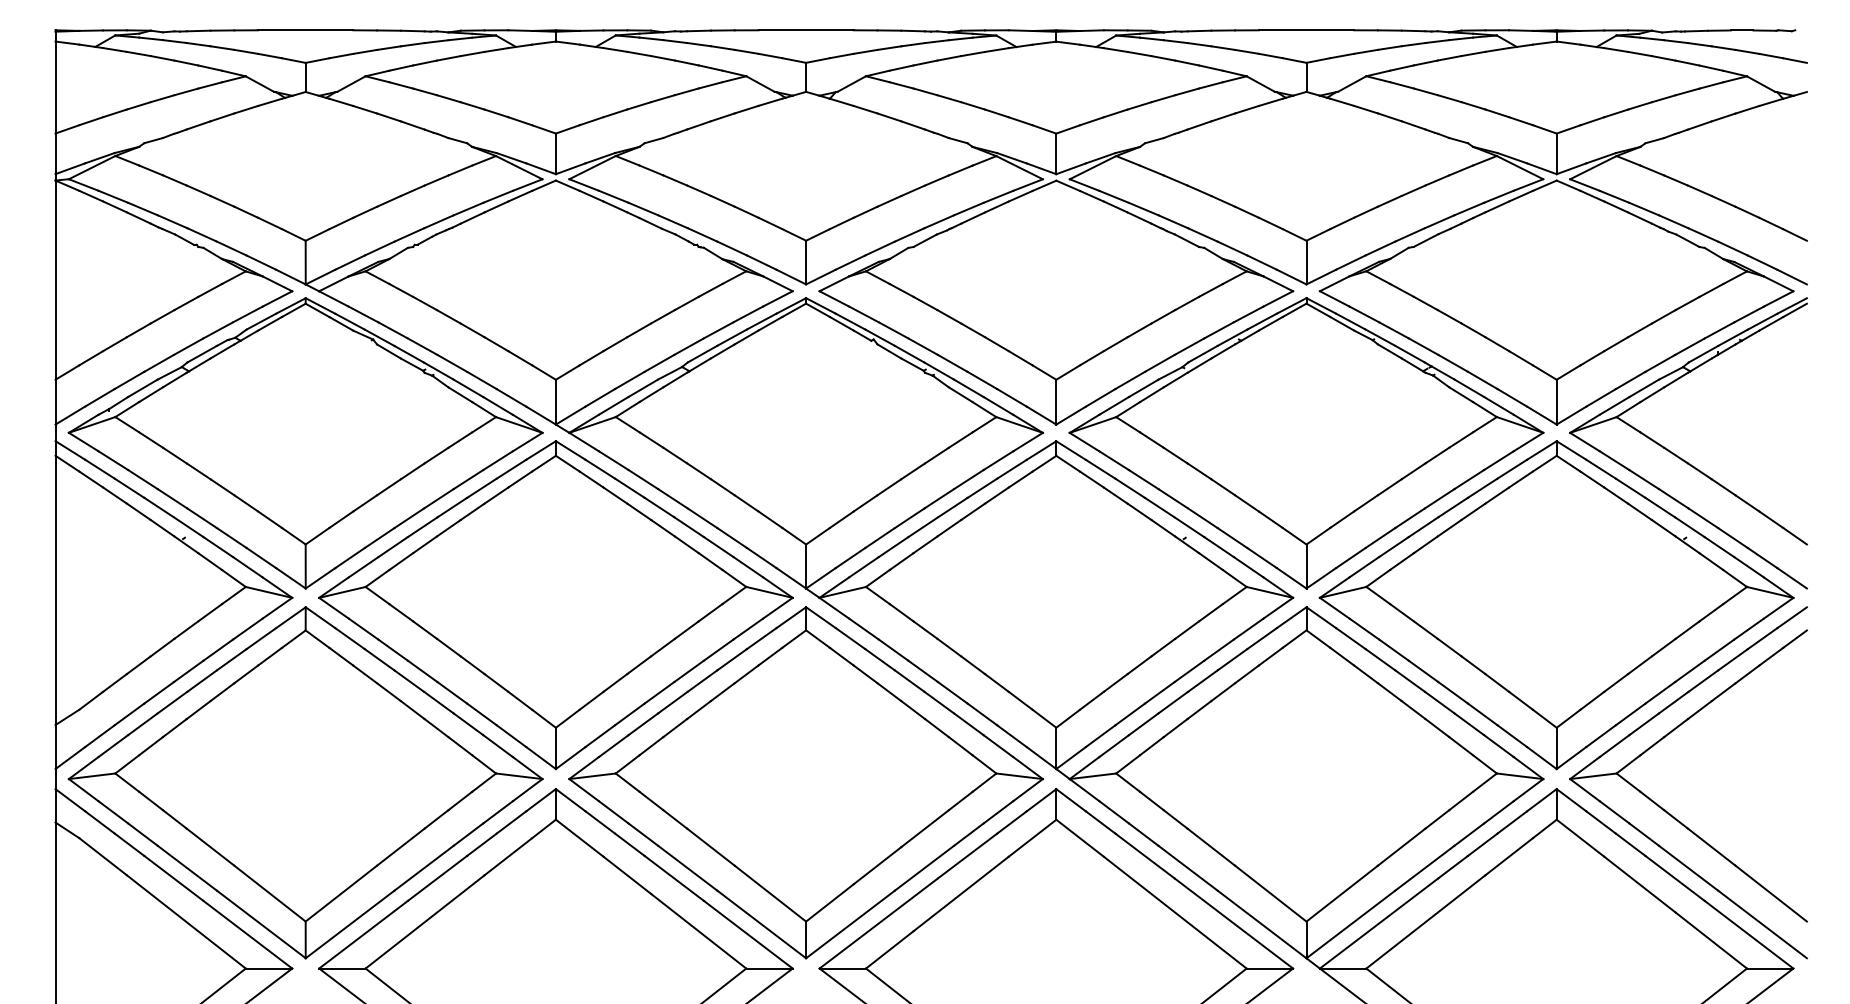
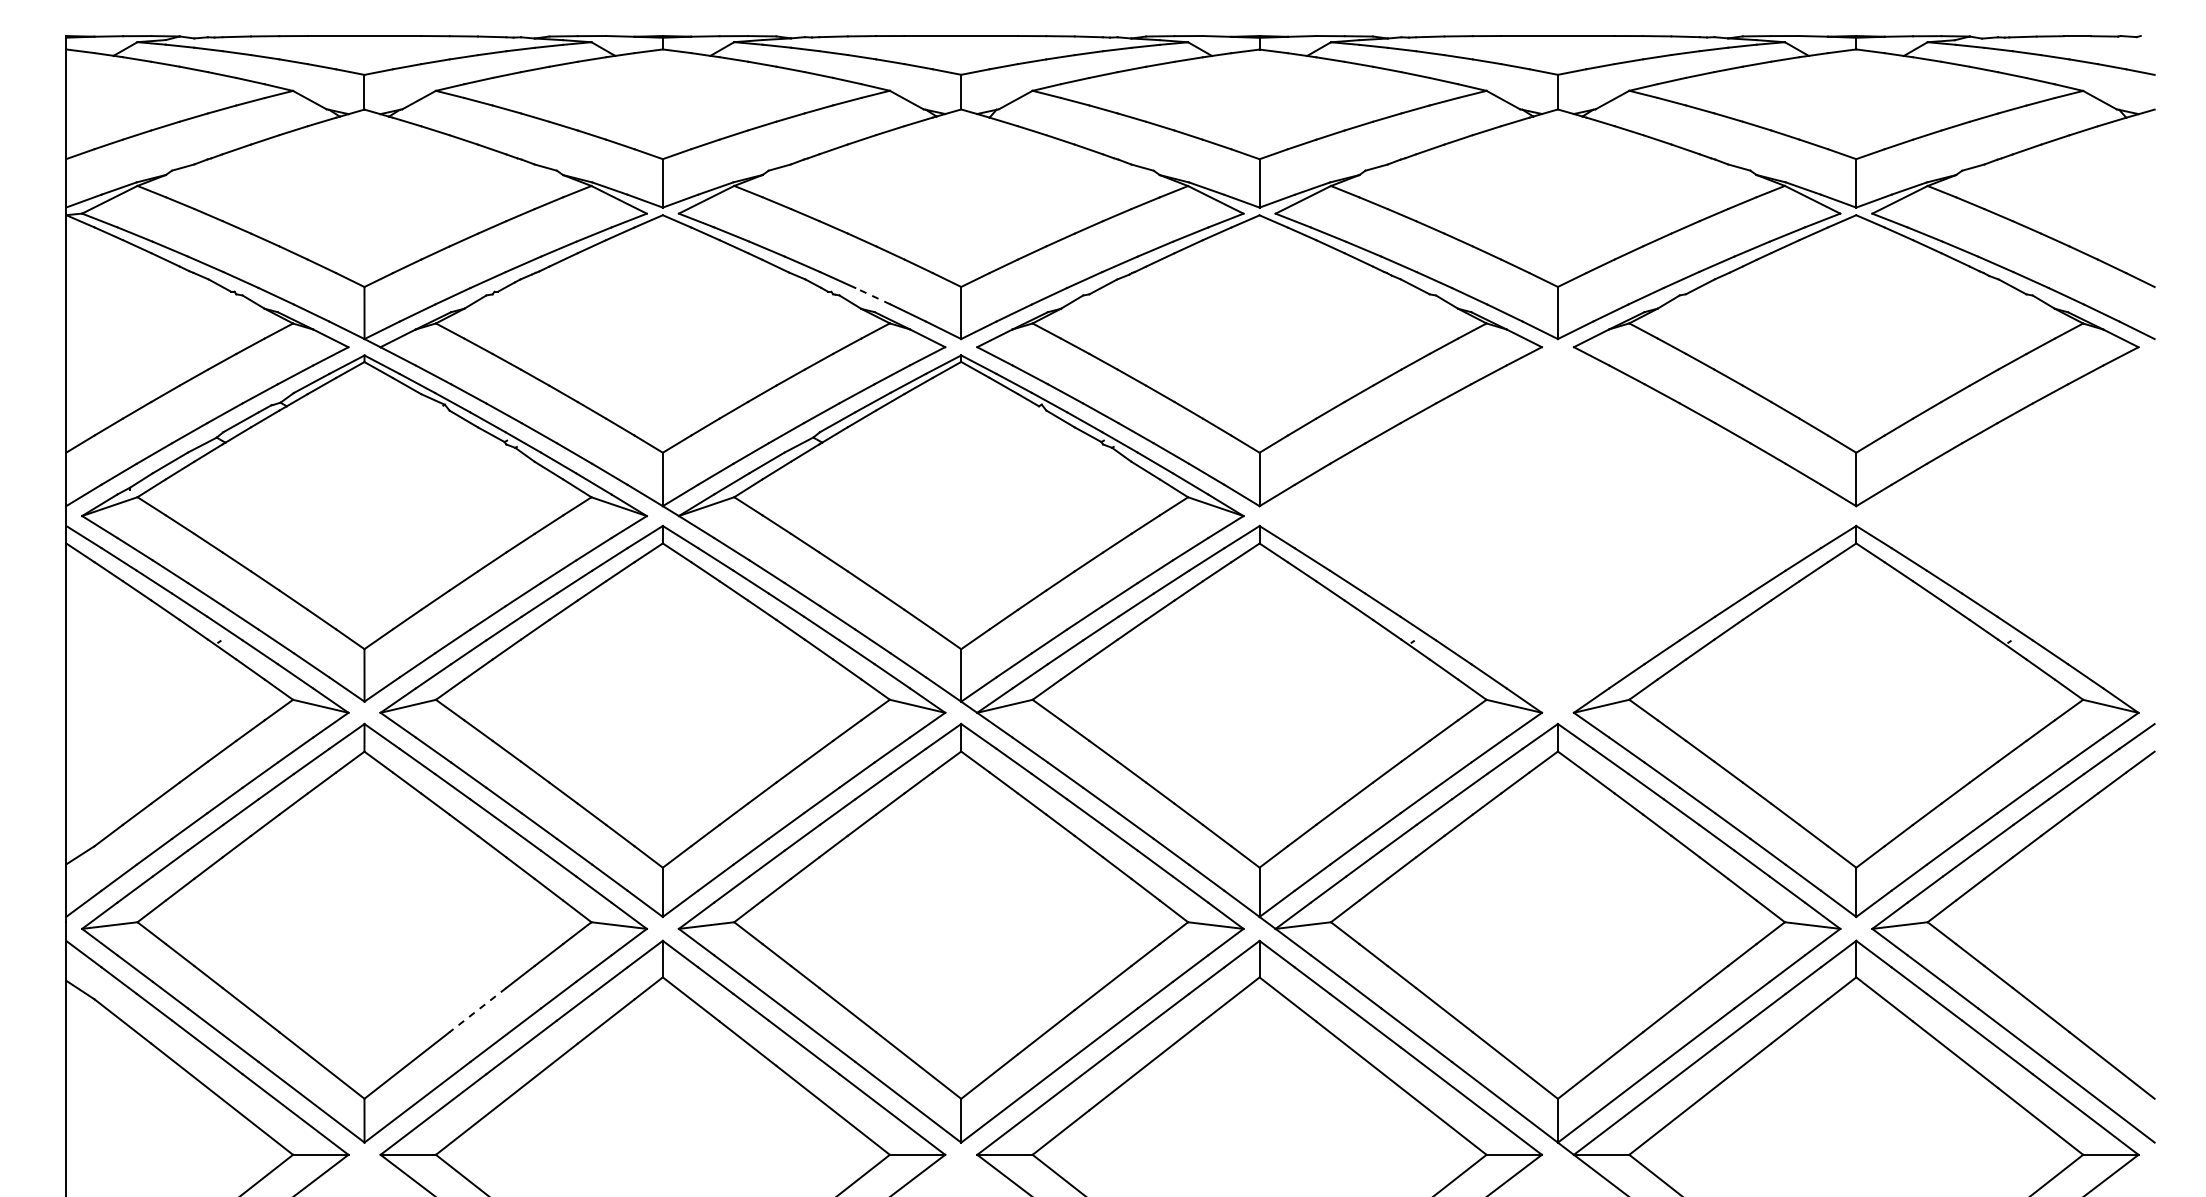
line: (731, 248) -> (872, 296), solid -> dashed
part: (1306, 443) -> (1557, 528), removed
part: (1678, 455) -> (2001, 543), removed
line: (401, 847) -> (478, 1010), solid -> dashed

